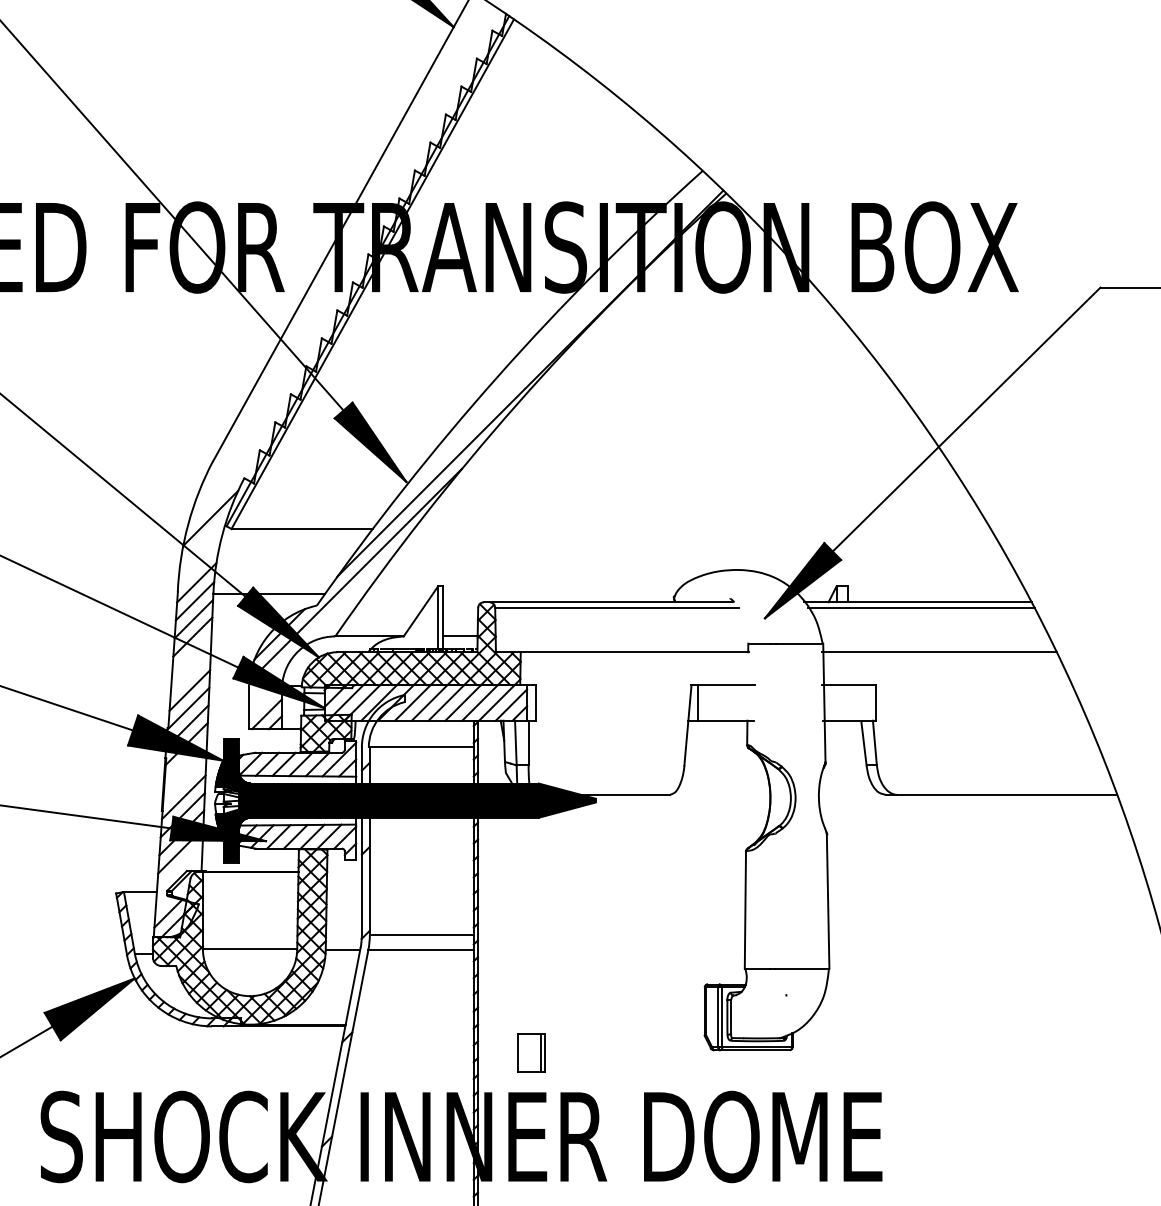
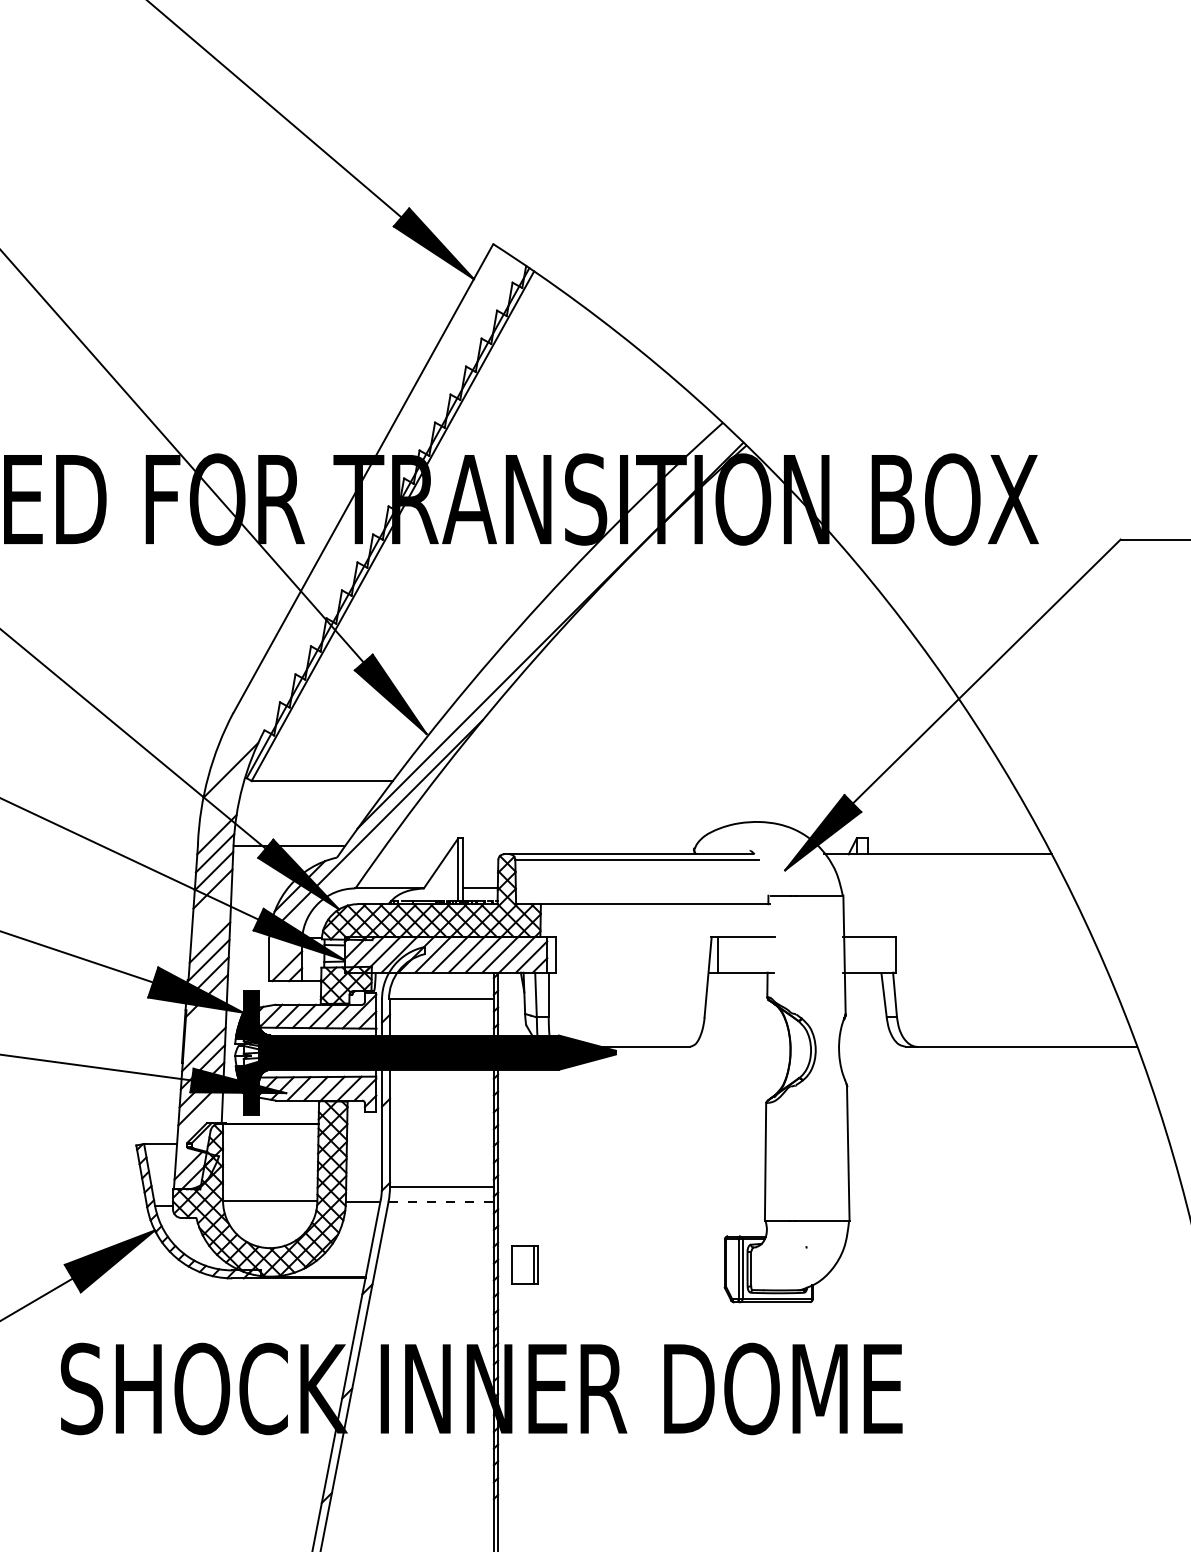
line: (920, 607) -> (940, 859), removed
line: (939, 652) -> (959, 904), removed
line: (421, 949) -> (441, 1201), solid -> dashed
part: (531, 1052) -> (524, 1264), moved

